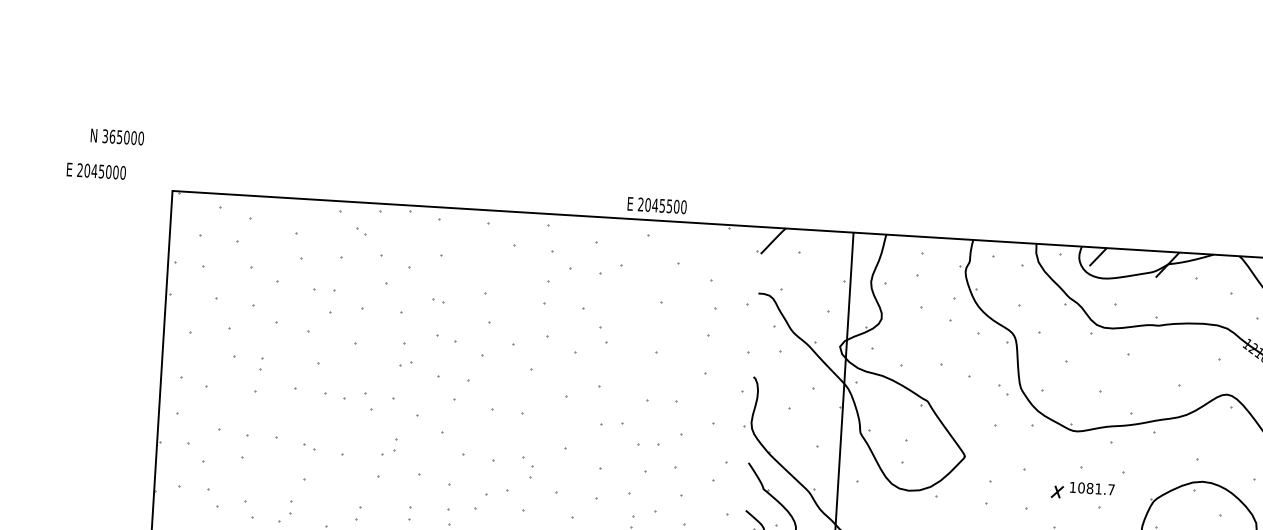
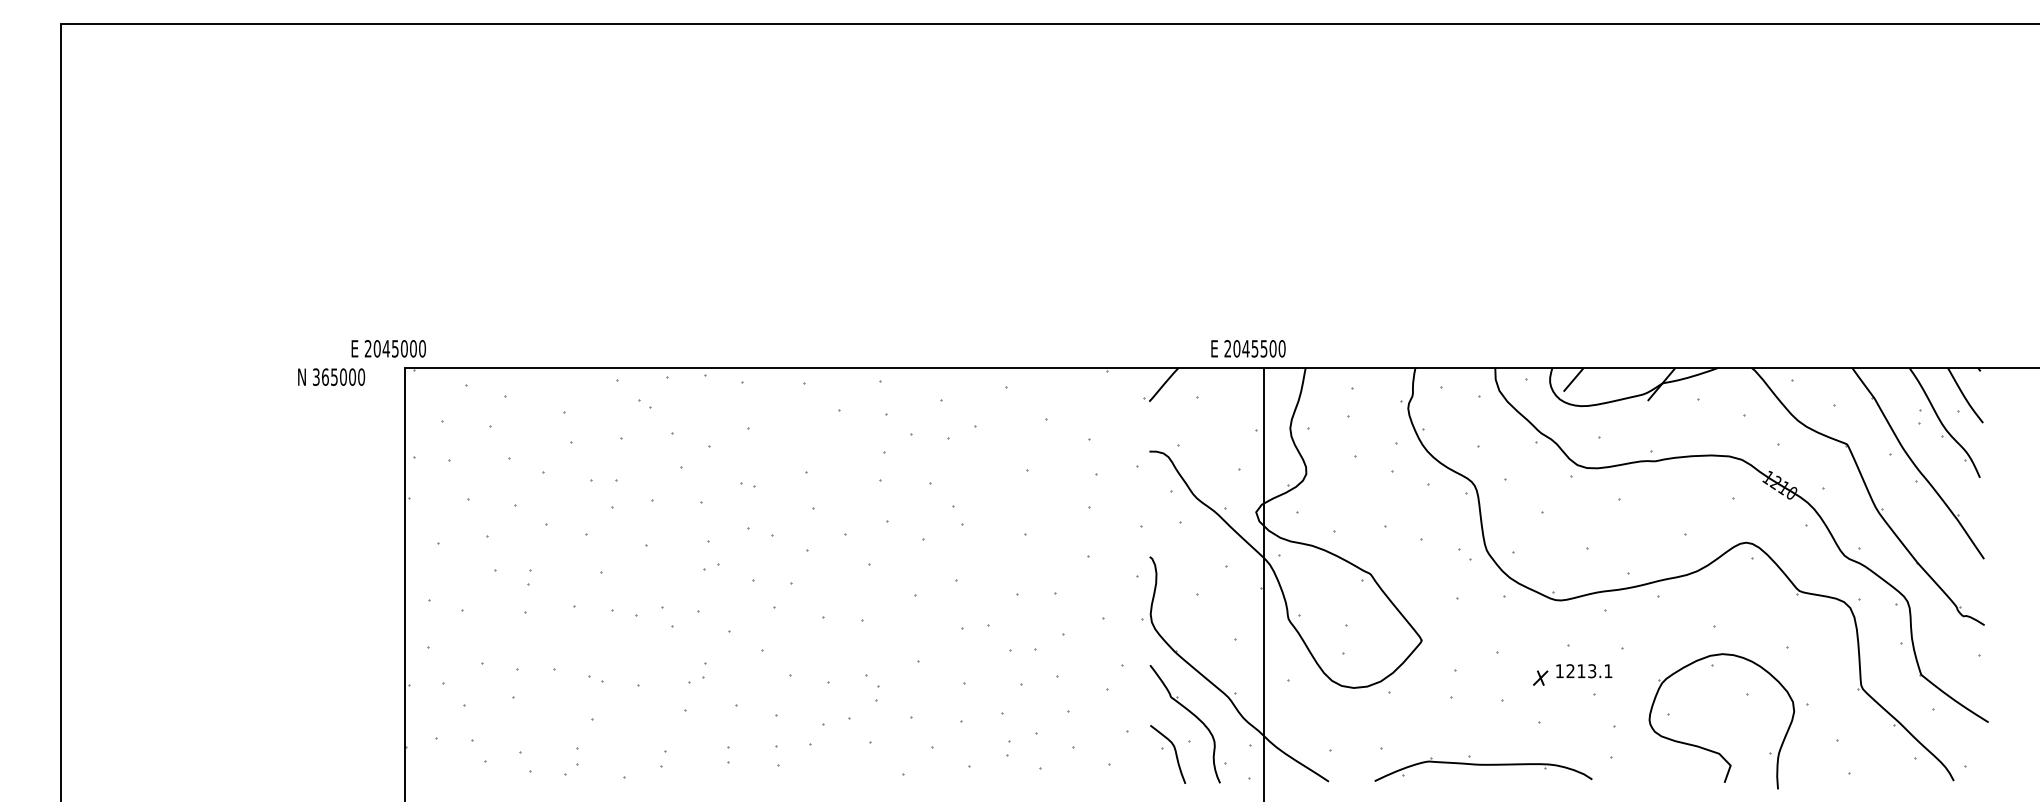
text: (117, 136) -> (331, 376), moved
text: (96, 171) -> (388, 348), moved
text: (657, 205) -> (1248, 348), moved
text: (1096, 489) -> (1589, 671), 1081.7 -> 1213.1

